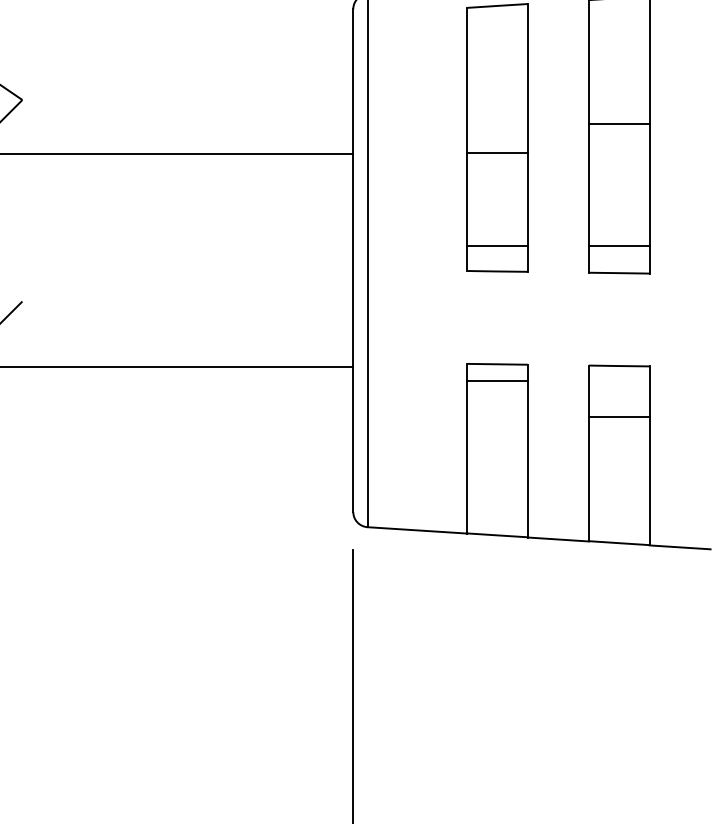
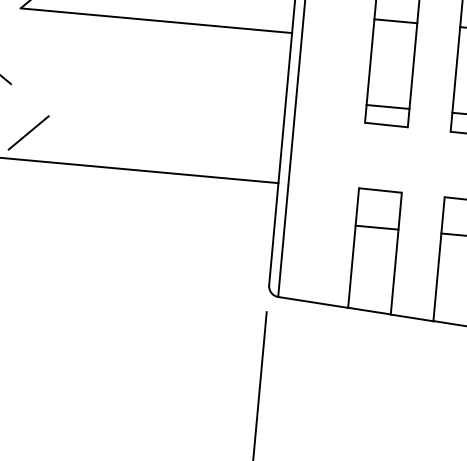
line: (497, 153) -> (395, 21), moved
line: (497, 381) -> (376, 227), moved

